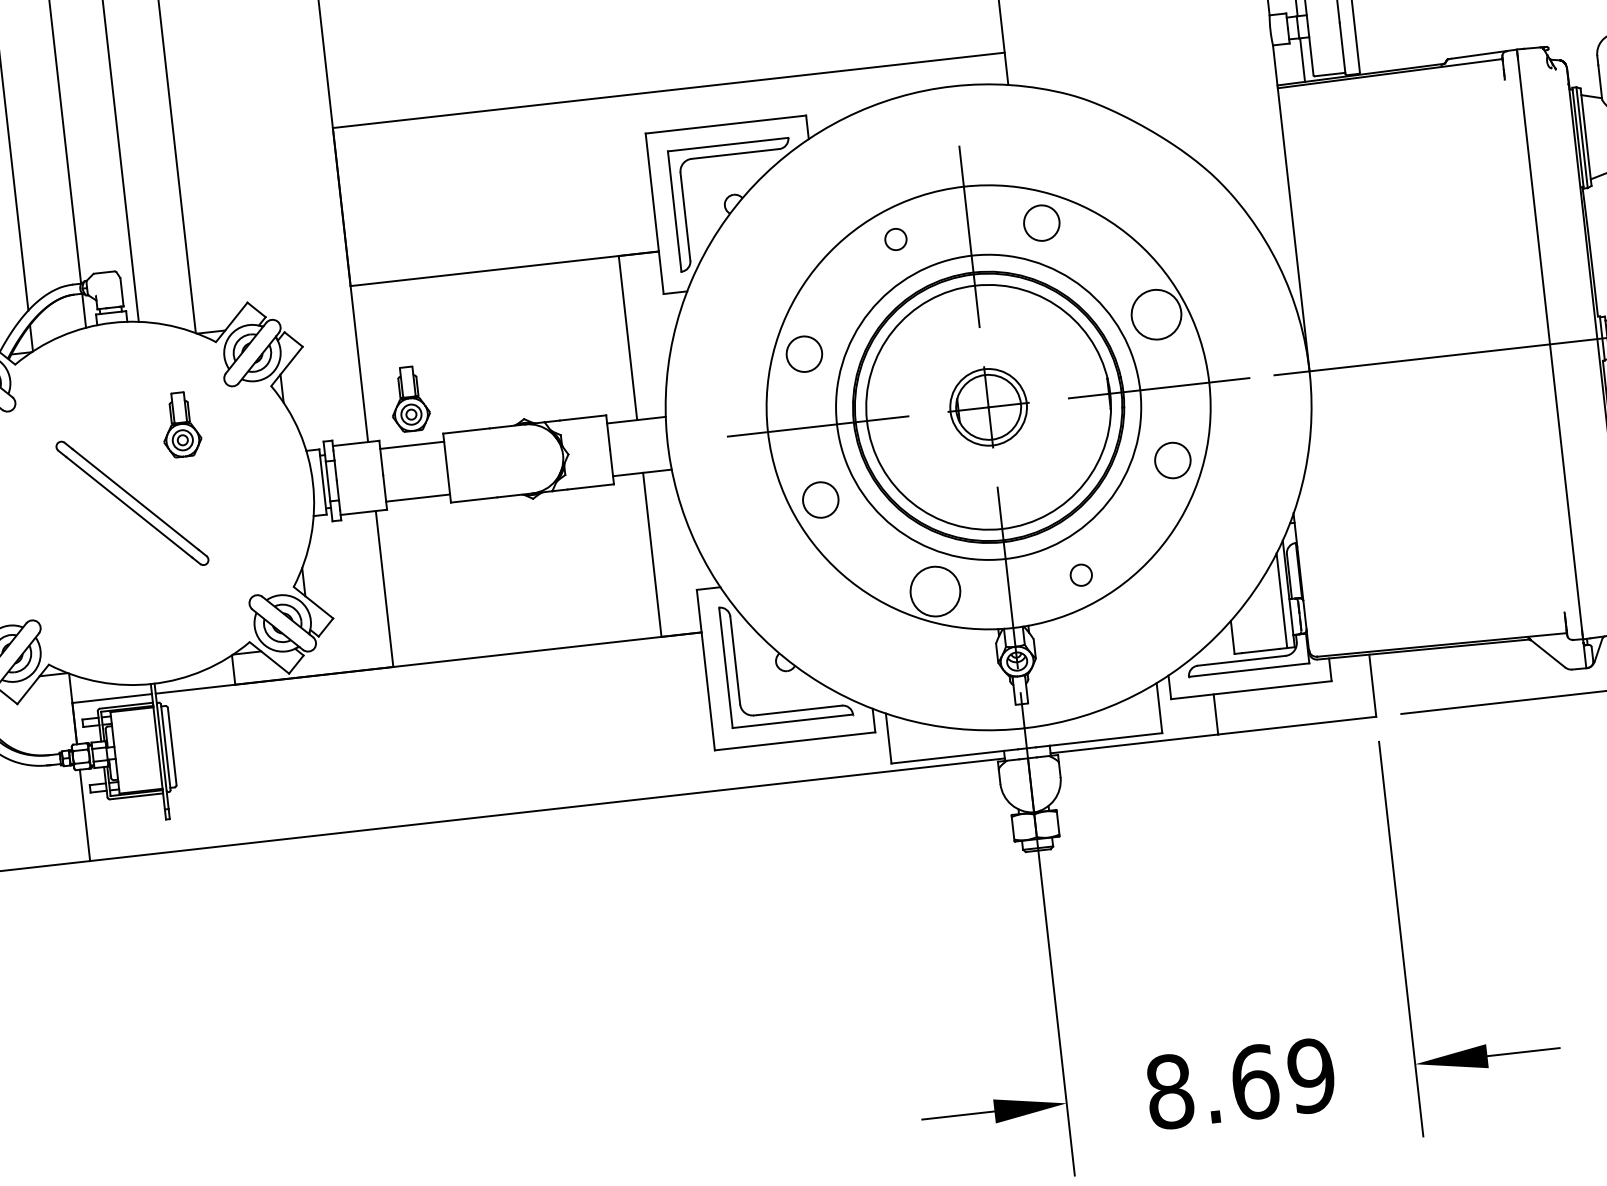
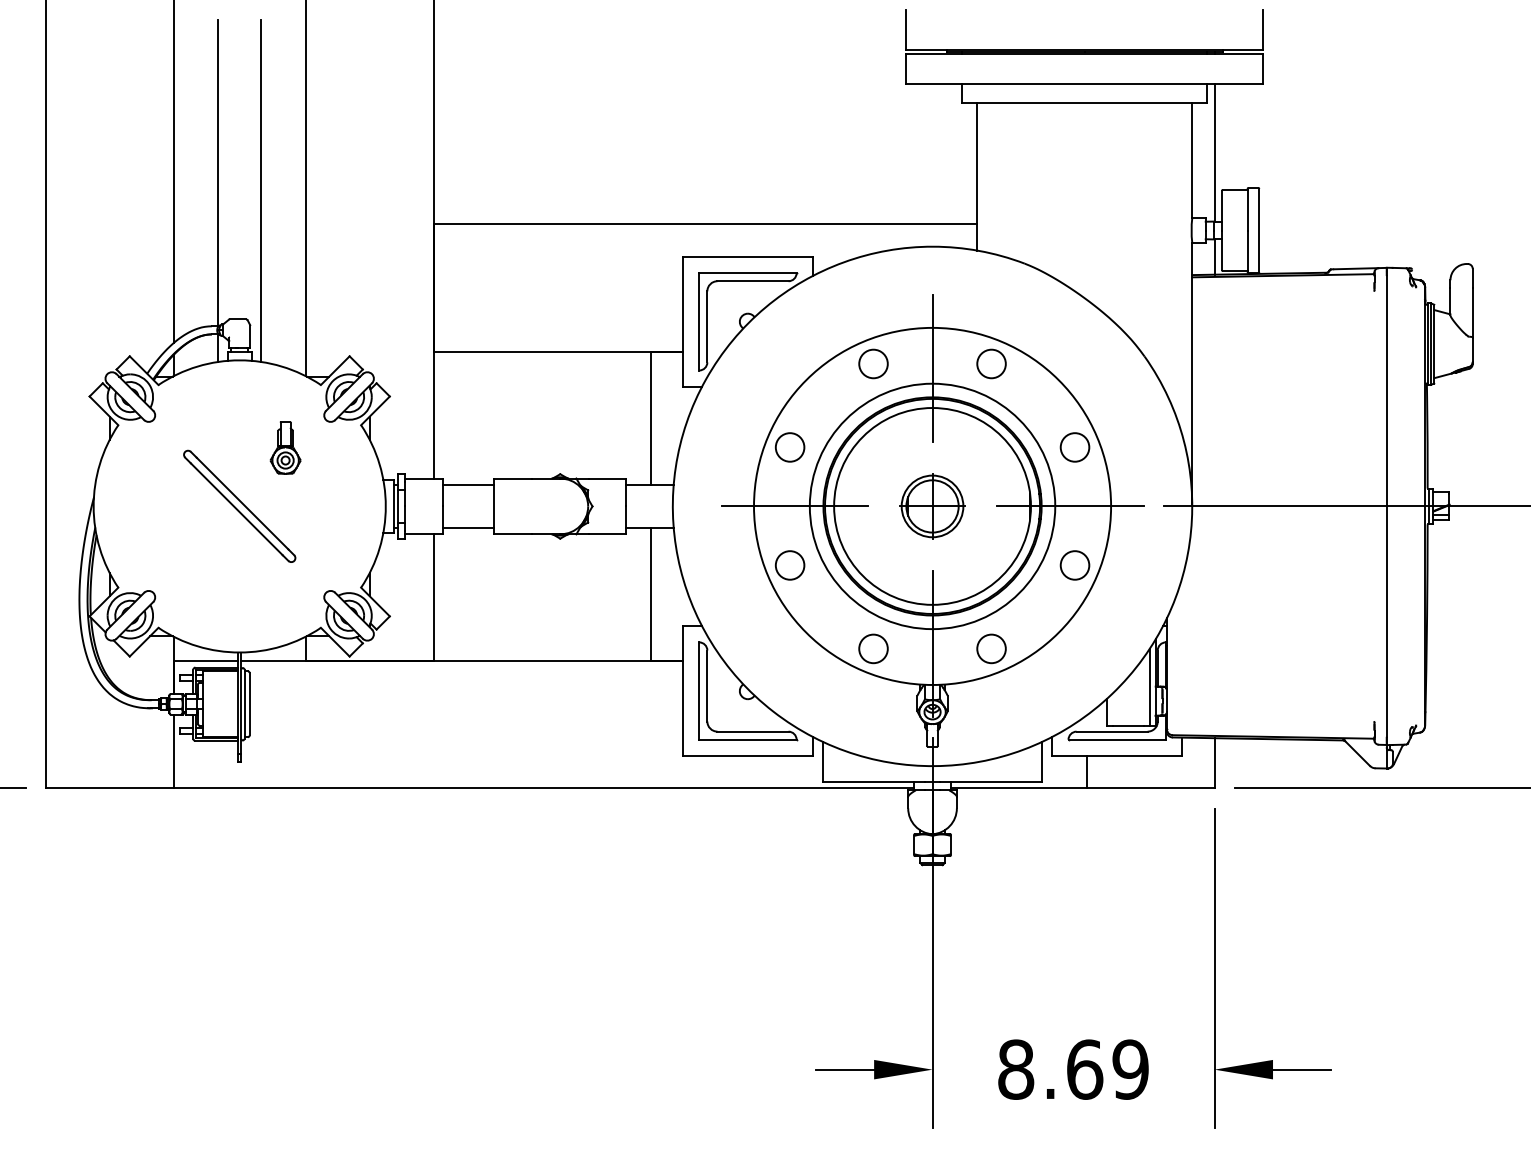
circle: (895, 238) -> (873, 363), size x1.67
circle: (1155, 314) -> (1074, 447), size x0.71
part: (409, 398) -> (470, 447), removed
circle: (1081, 574) -> (991, 648), size x1.67
circle: (935, 591) -> (873, 648), size x0.71

